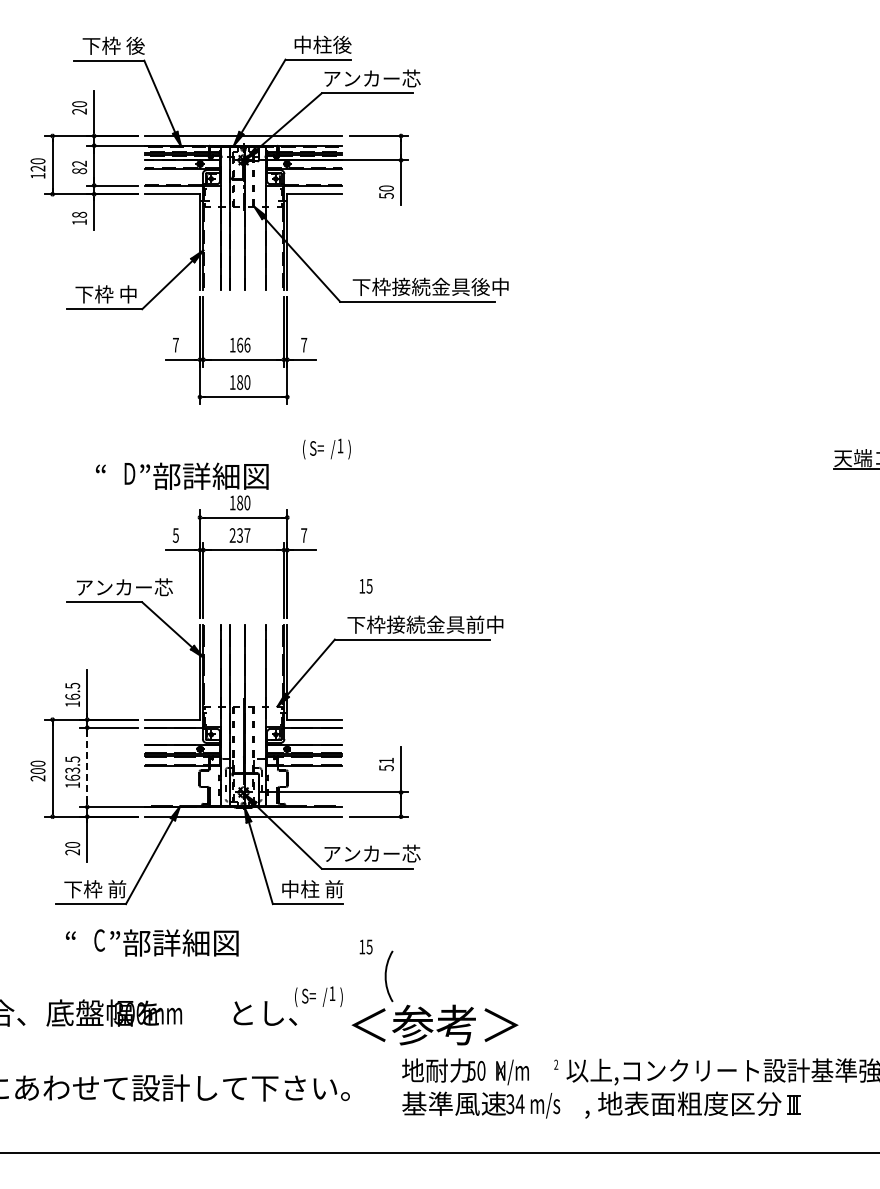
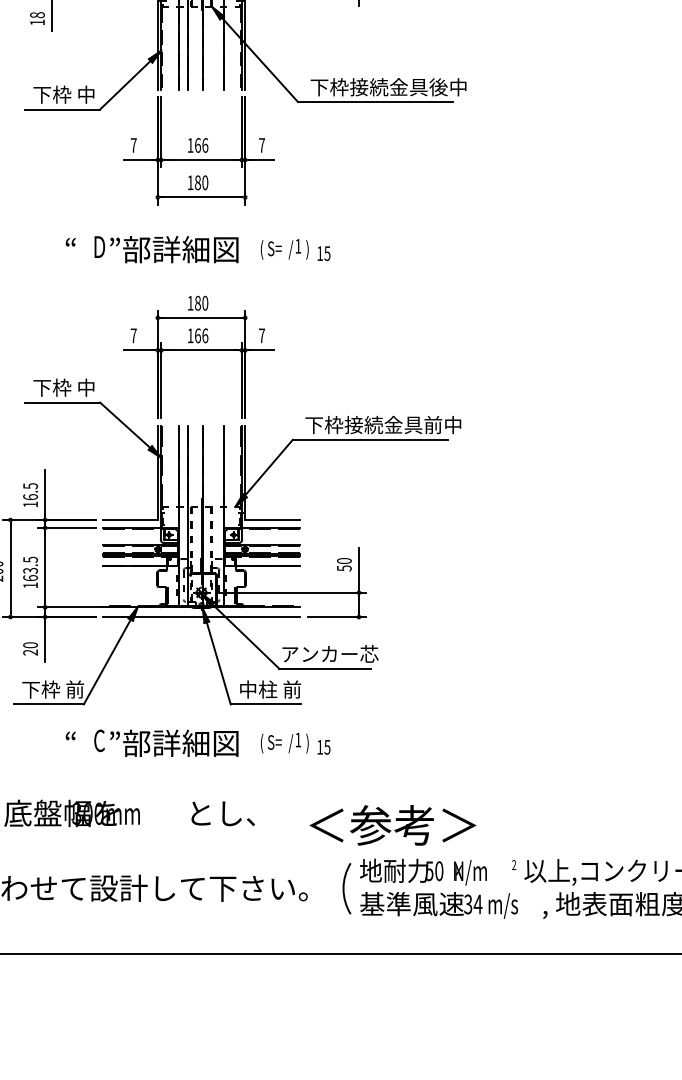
text: (182, 475) -> (152, 248), moved
text: (175, 535) -> (133, 335), 5 -> 7
text: (239, 535) -> (197, 335), 237 -> 166
text: (365, 586) -> (323, 253), moved
text: (123, 587) -> (81, 387), アンカー芯 -> 下枠 中
text: (386, 760) -> (344, 560), 51 -> 50
line: (87, 766) -> (45, 566), dashed -> solid
text: (152, 942) -> (152, 742), moved
arc: (386, 976) -> (344, 888), moved
text: (318, 996) -> (284, 742), moved

